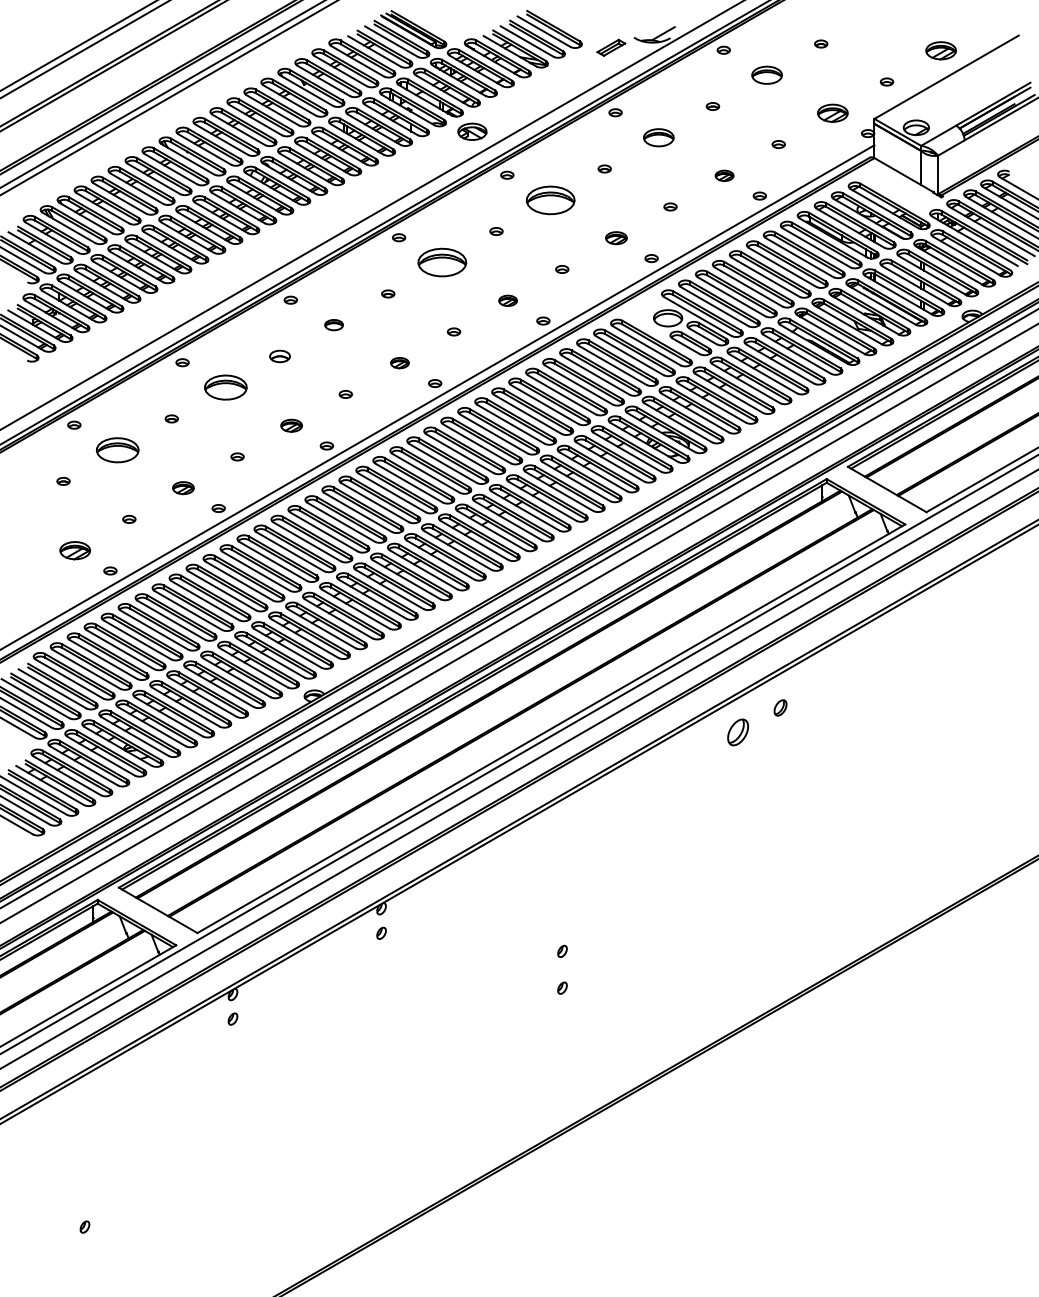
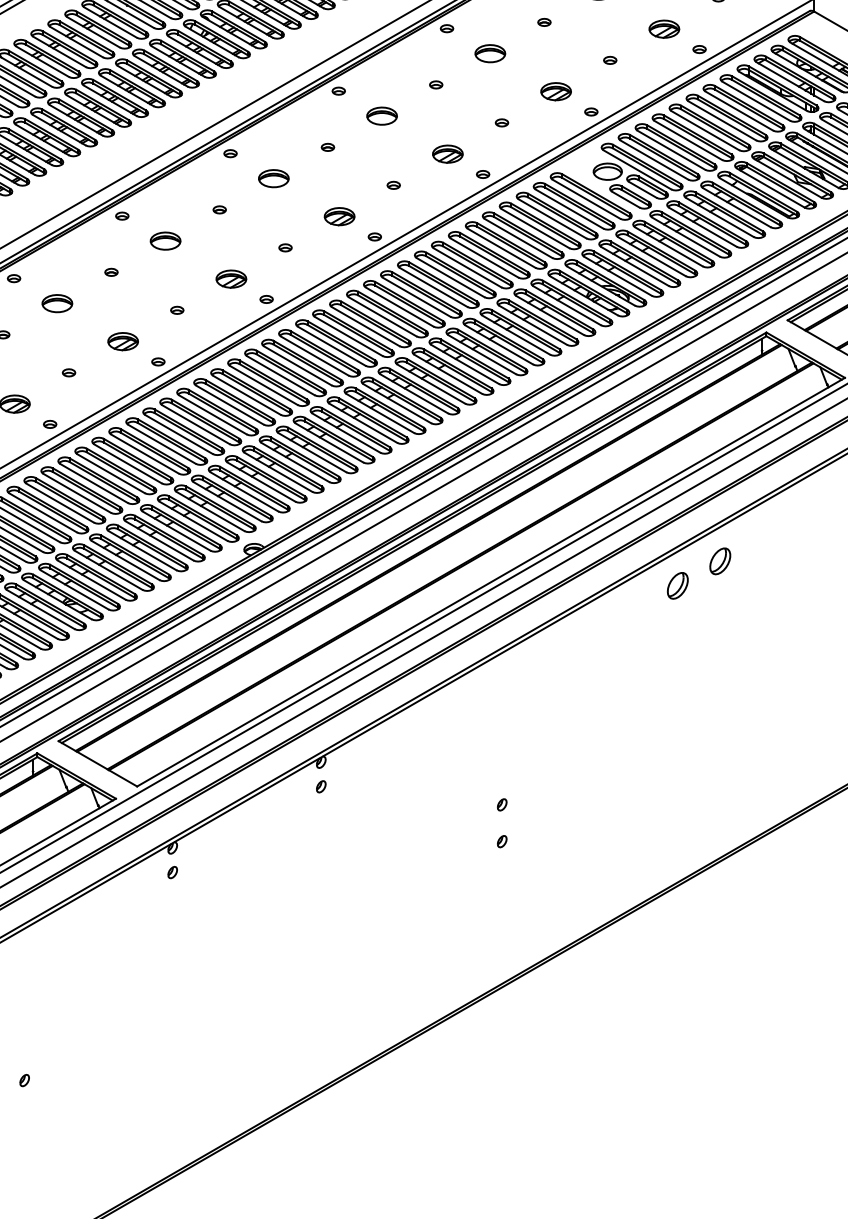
part: (724, 175) -> (664, 28), size x1.67
part: (550, 199) -> (490, 52), size x0.62
part: (616, 237) -> (556, 90), size x1.43
part: (442, 262) -> (382, 115), size x0.62
part: (507, 300) -> (447, 153), size x1.67
part: (333, 324) -> (273, 177), size x1.67
part: (279, 356) -> (219, 209), size x0.62
part: (399, 362) -> (339, 215), size x1.67
part: (225, 387) -> (165, 240), size x0.71
part: (291, 425) -> (231, 278), size x1.43
part: (117, 449) -> (57, 302), size x0.71
part: (183, 487) -> (123, 340), size x1.43
part: (780, 707) -> (720, 560), size x1.67

